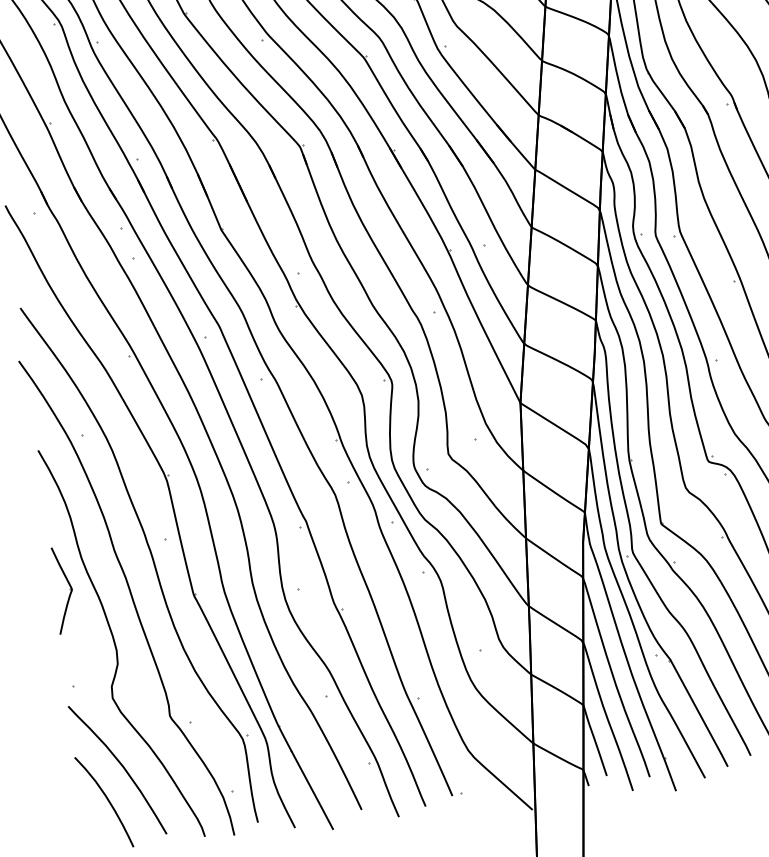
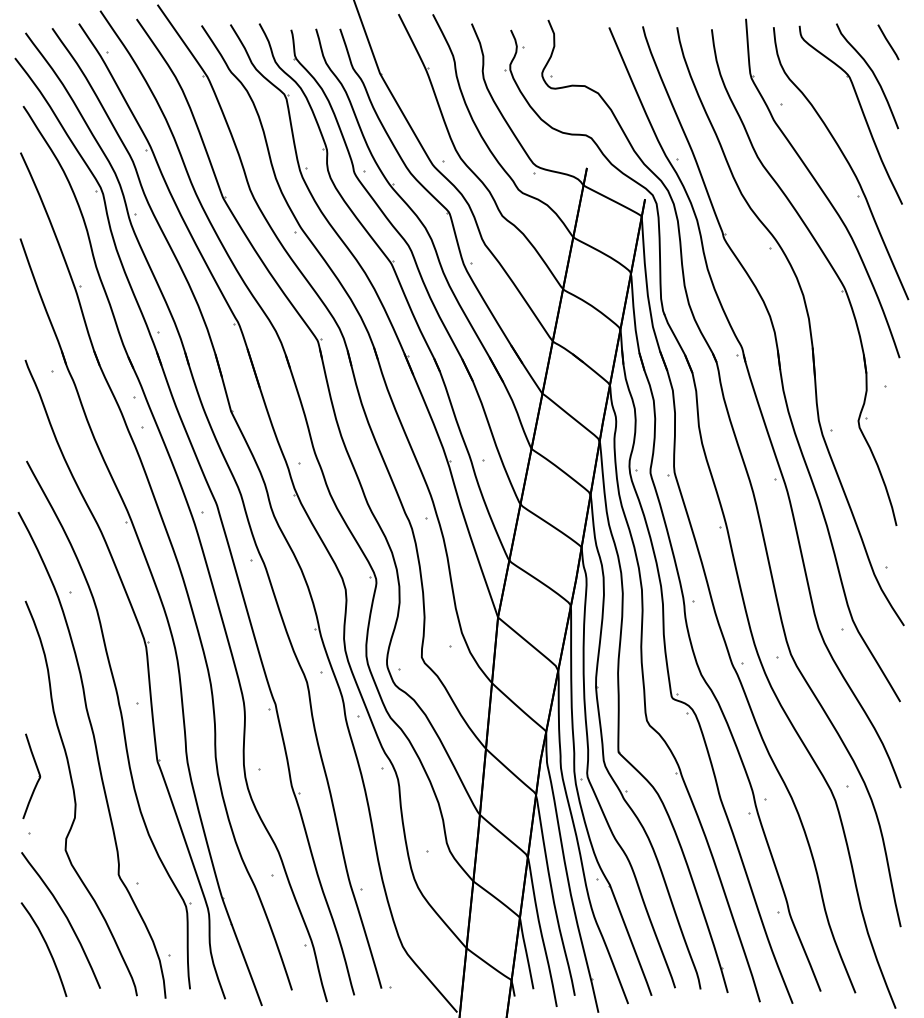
part: (70, 589) -> (38, 776), moved

